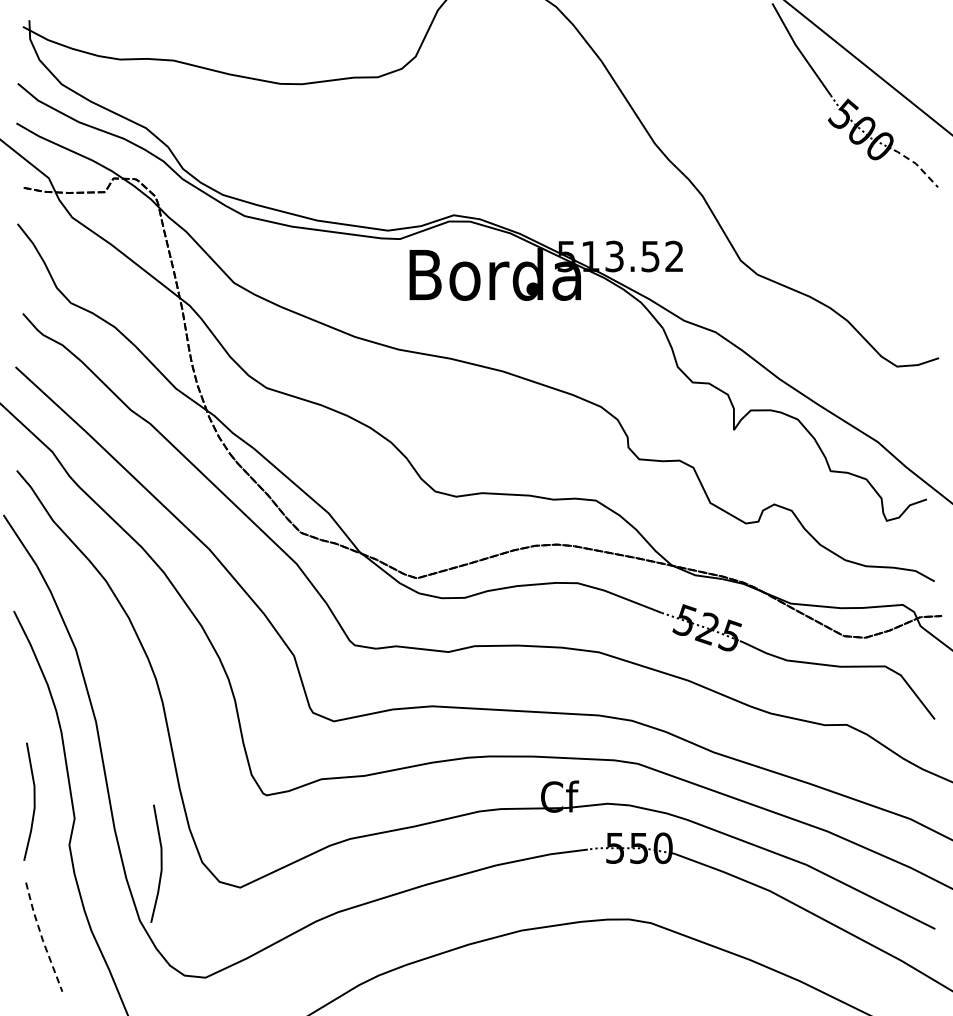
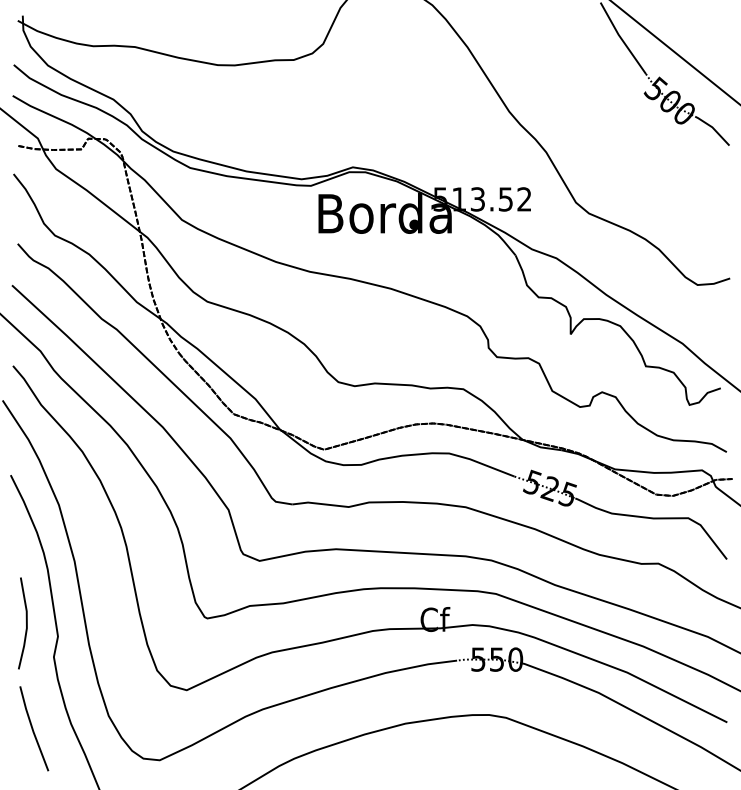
line: (917, 165) -> (713, 128), dashed -> solid
line: (160, 863) -> (124, 671), removed
line: (42, 937) -> (32, 729), dashed -> solid

